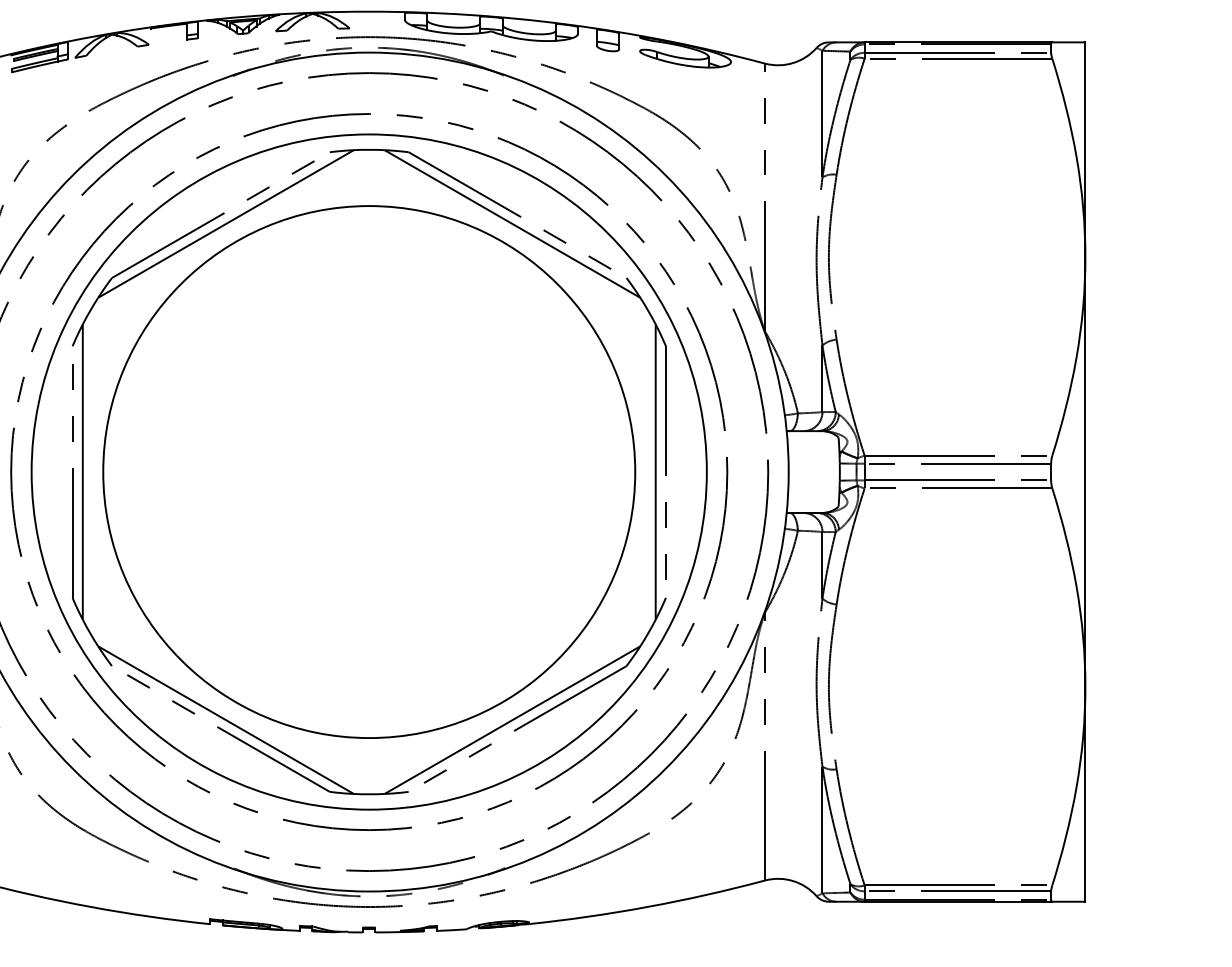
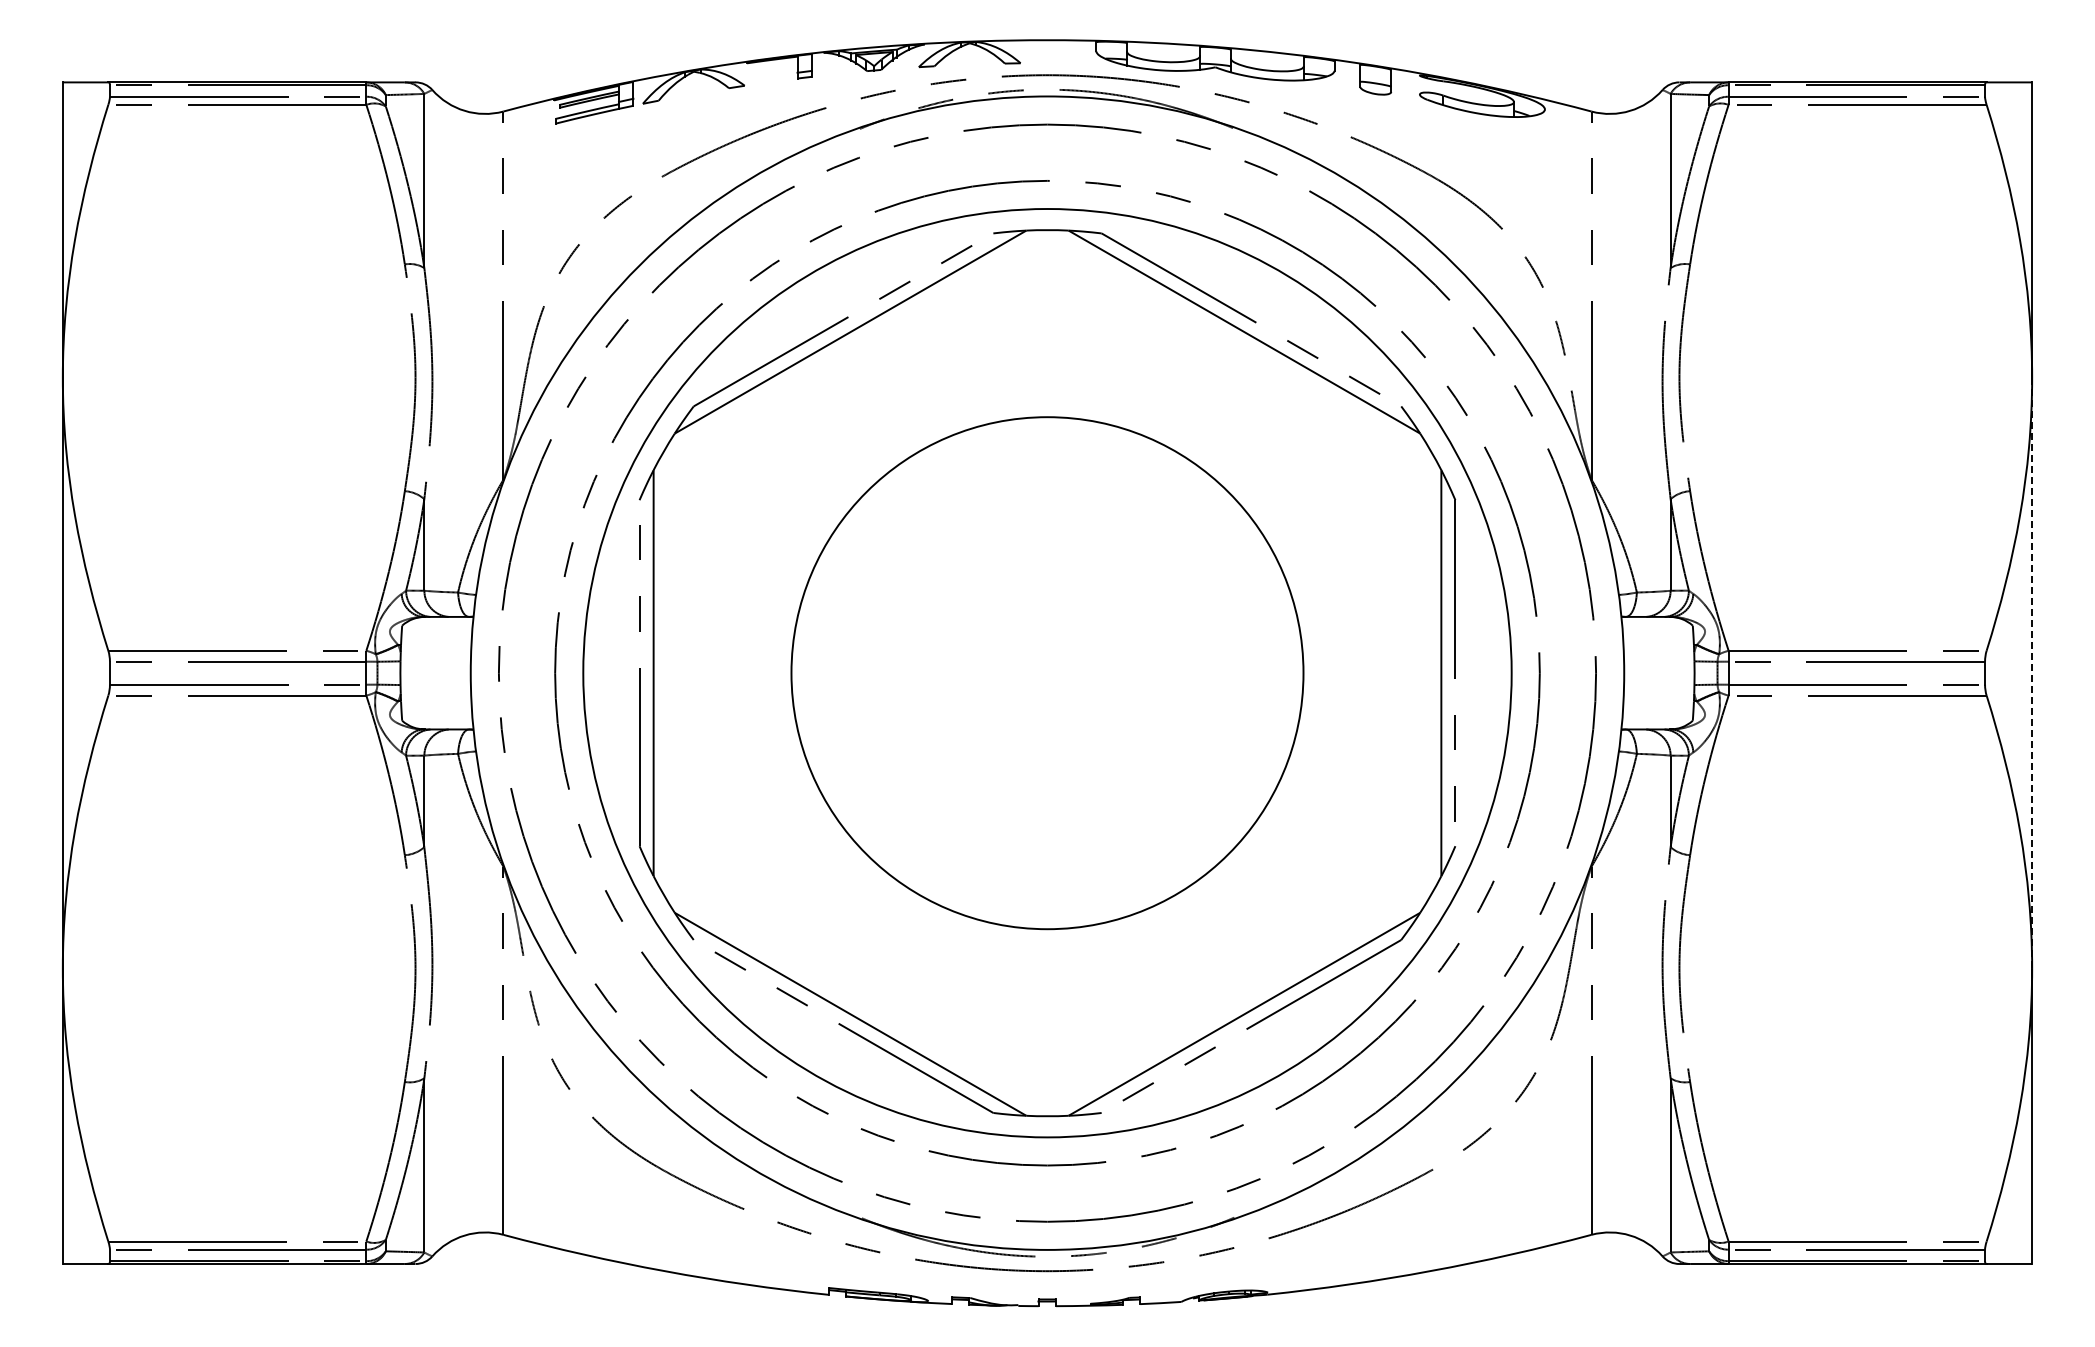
circle: (369, 471) -> (1047, 672), size x0.7
line: (1085, 472) -> (2032, 673), solid -> dashed

